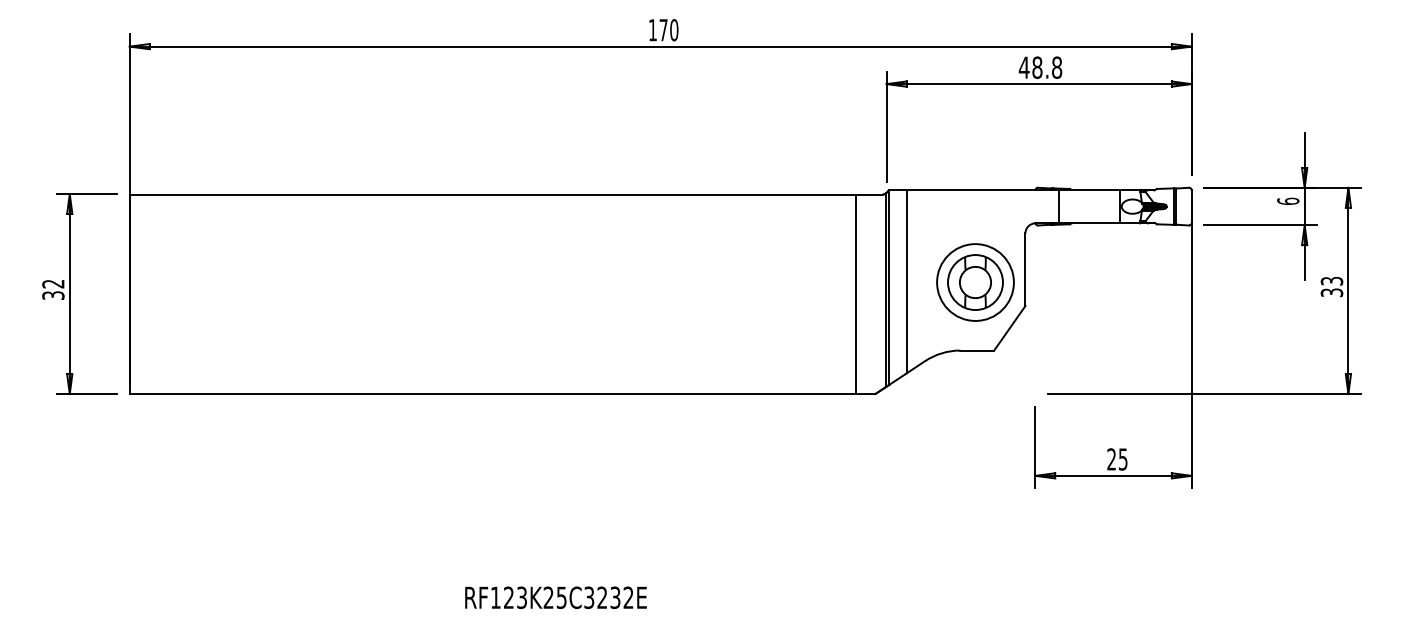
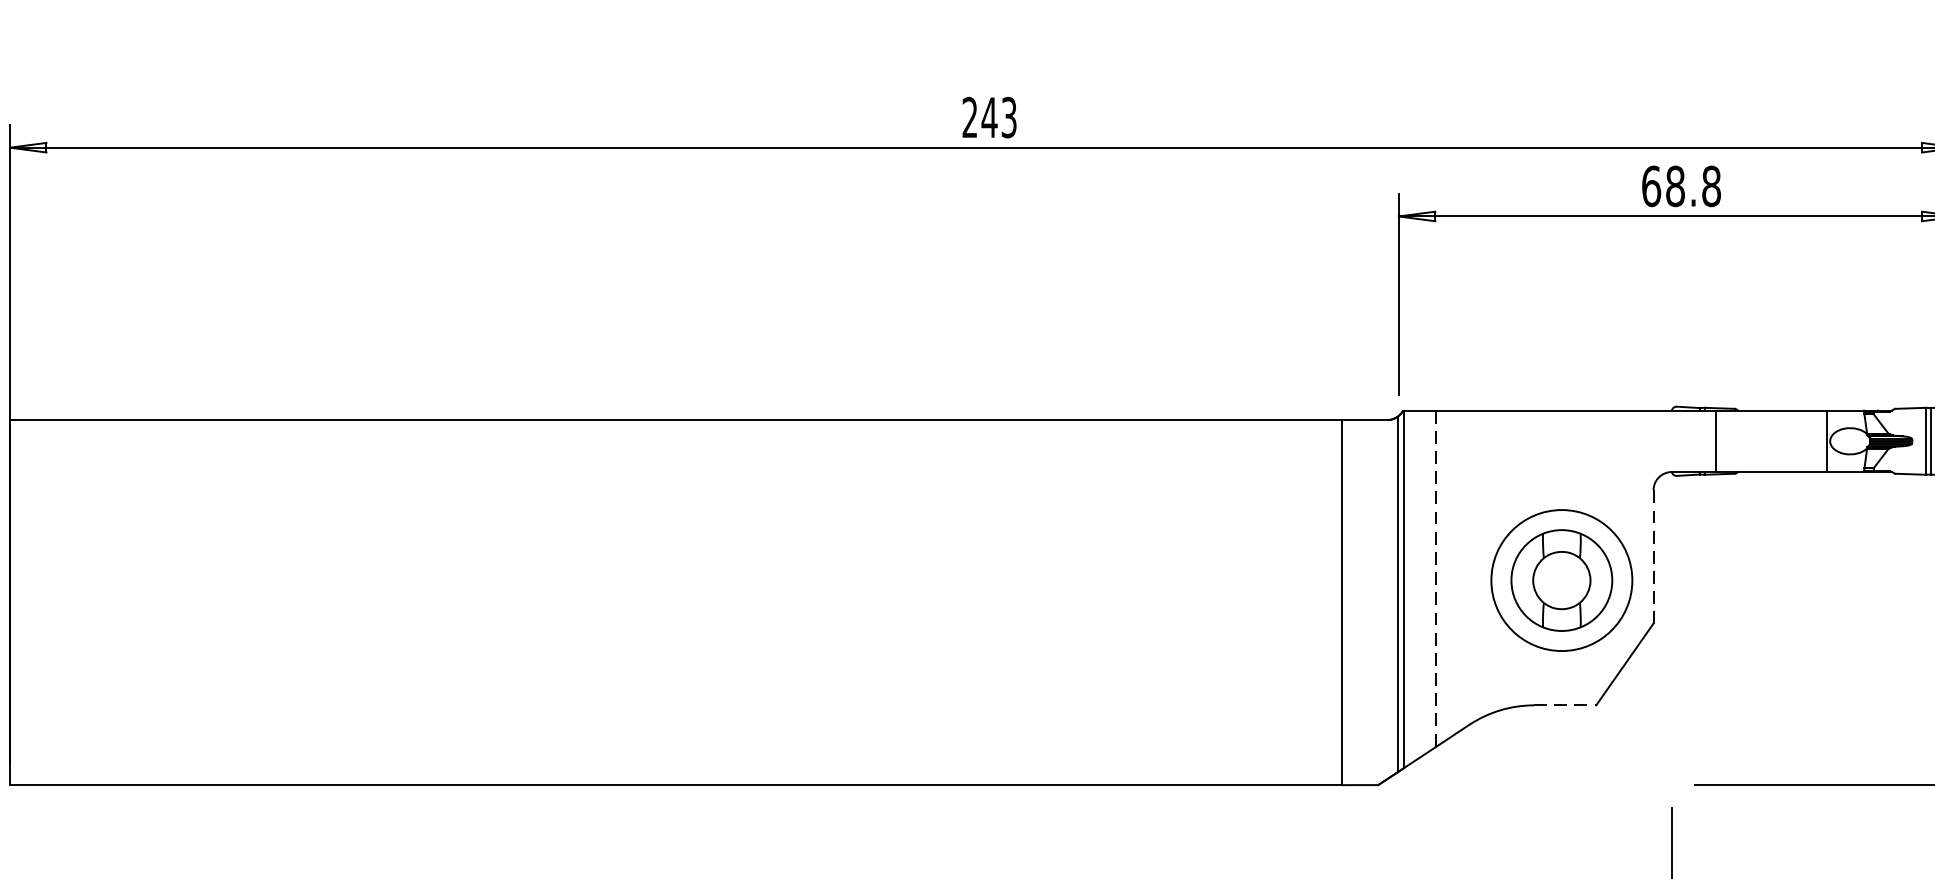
text: (663, 30) -> (989, 118), 170 -> 243
text: (1023, 67) -> (1649, 186), 48.8 -> 68.8
line: (1025, 270) -> (1653, 558), solid -> dashed
line: (906, 281) -> (1435, 578), solid -> dashed
line: (977, 350) -> (1565, 705), solid -> dashed

